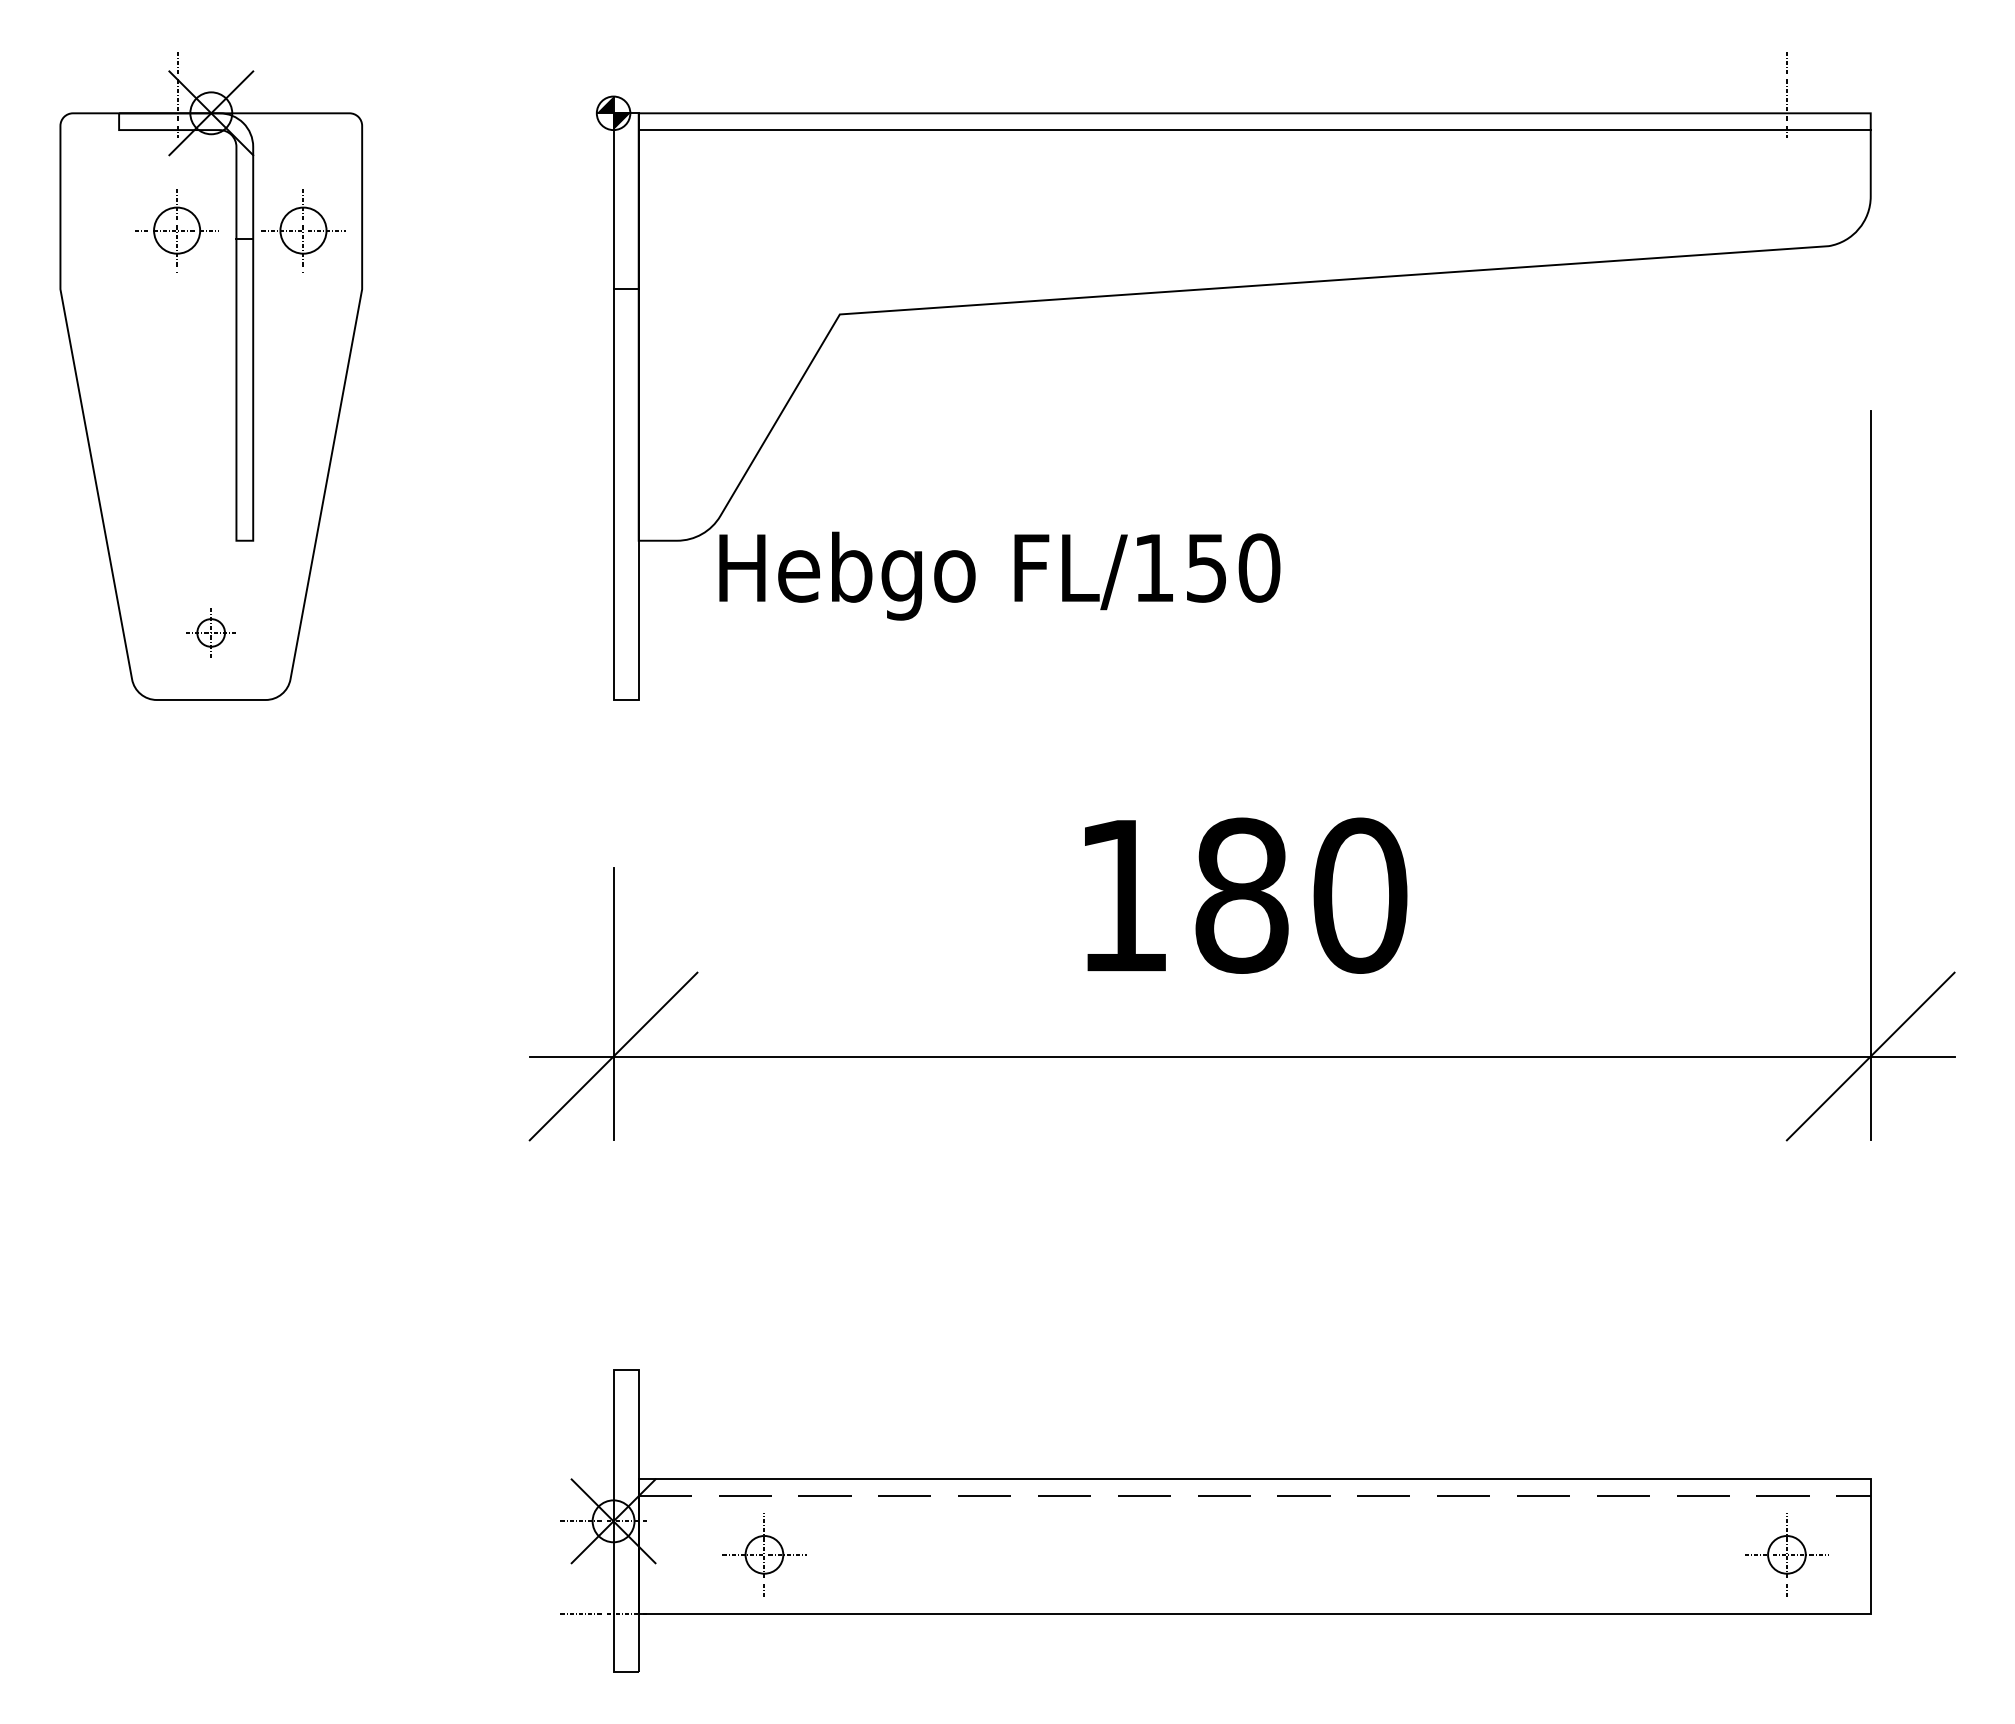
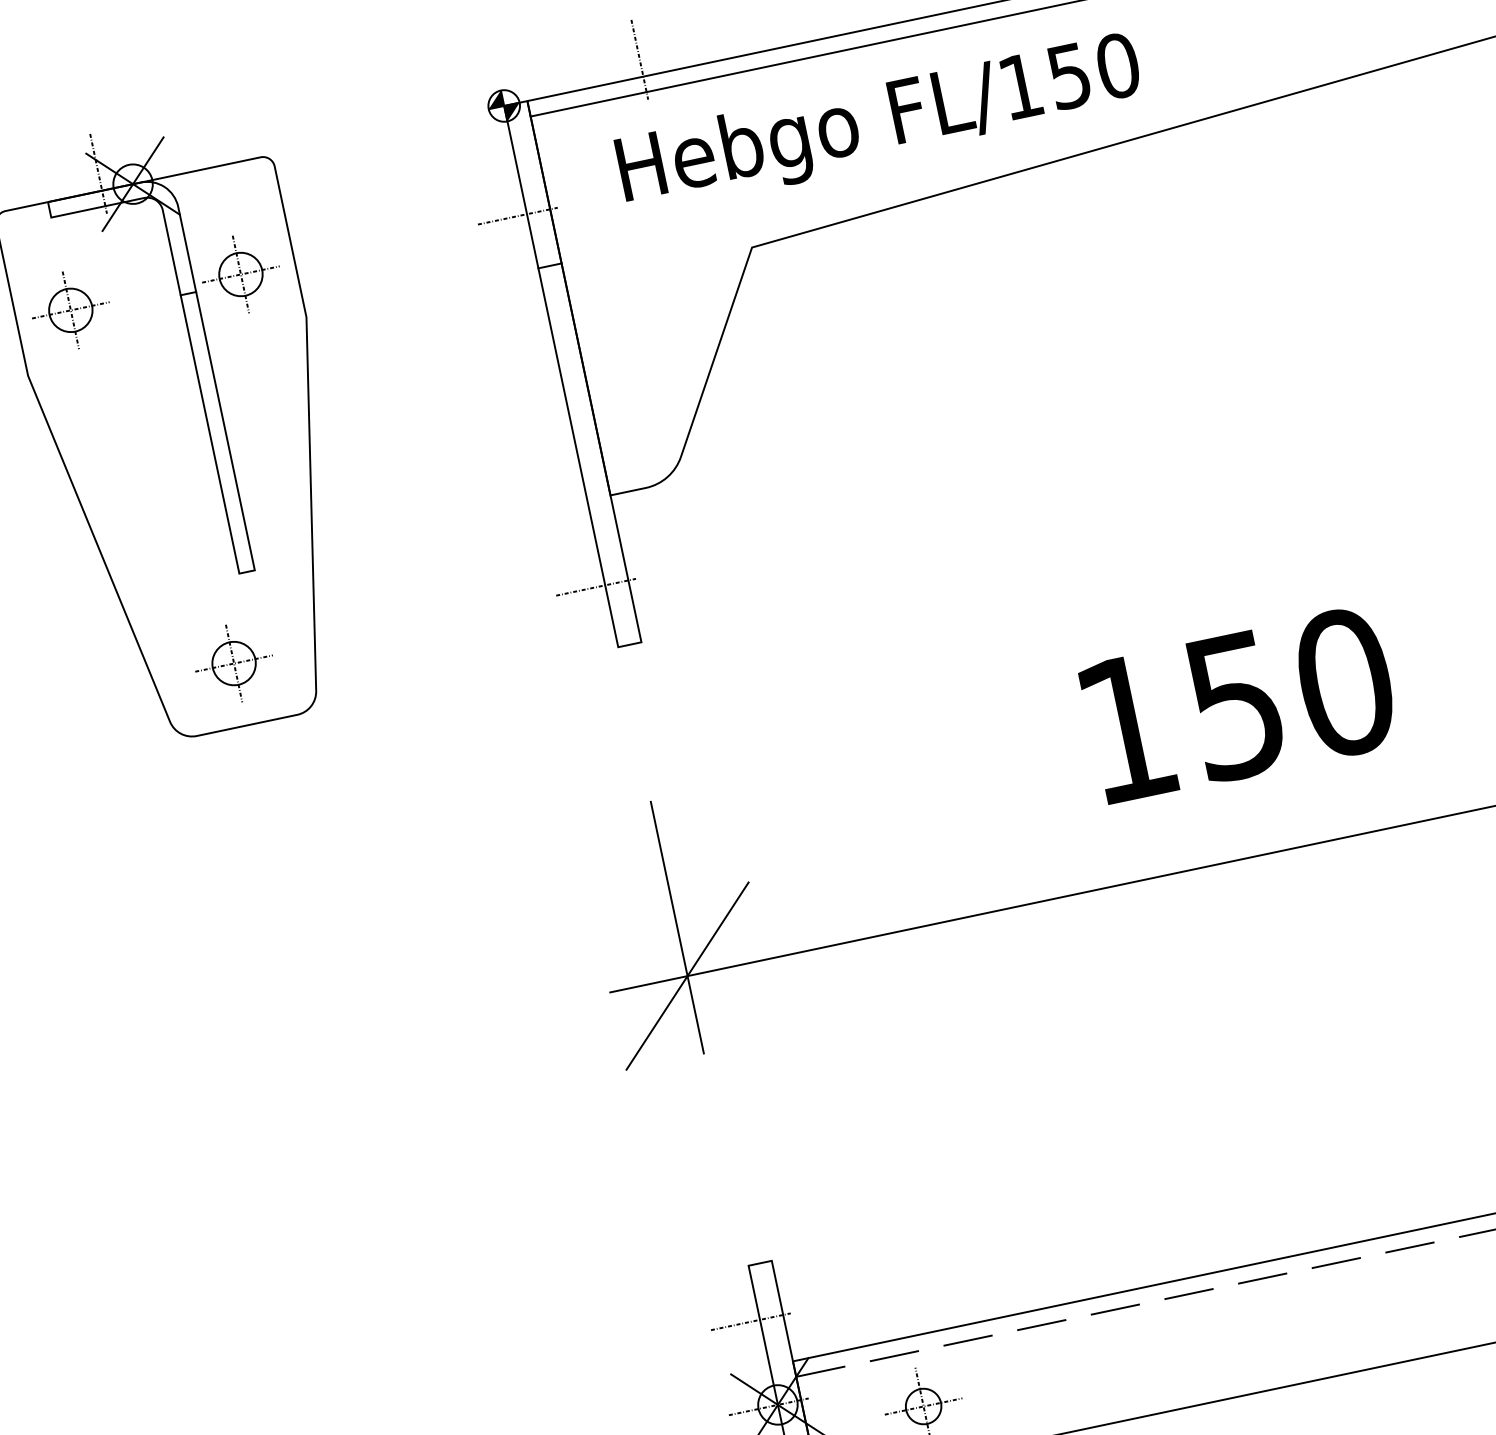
line: (764, 94) -> (639, 59), added
part: (176, 230) -> (70, 310), moved
line: (603, 230) -> (517, 216), added
text: (999, 575) -> (879, 123), moved
part: (210, 632) -> (233, 663), size x1.67
line: (603, 632) -> (595, 586), added
text: (1241, 895) -> (1235, 705), 180 -> 150
line: (603, 1429) -> (750, 1322), added

